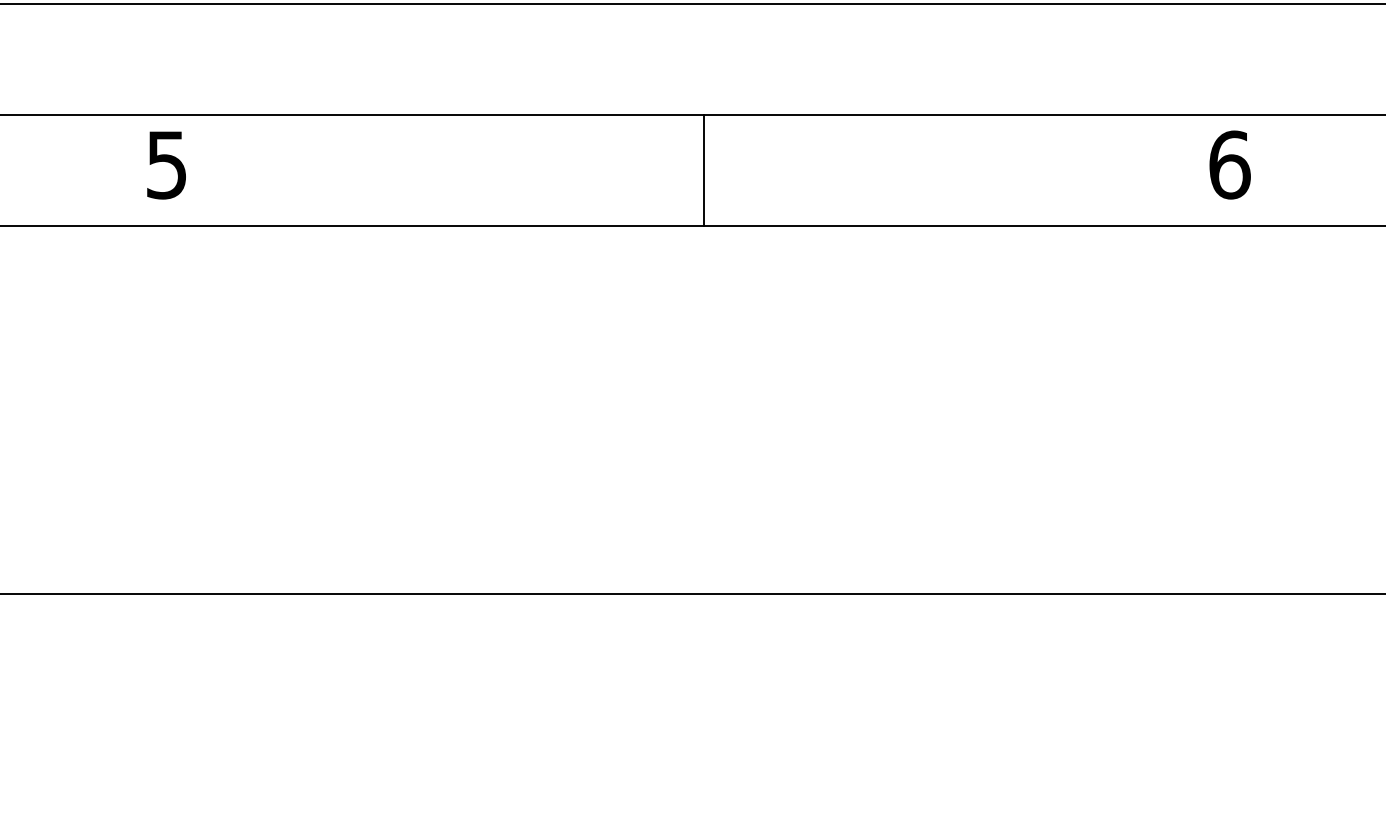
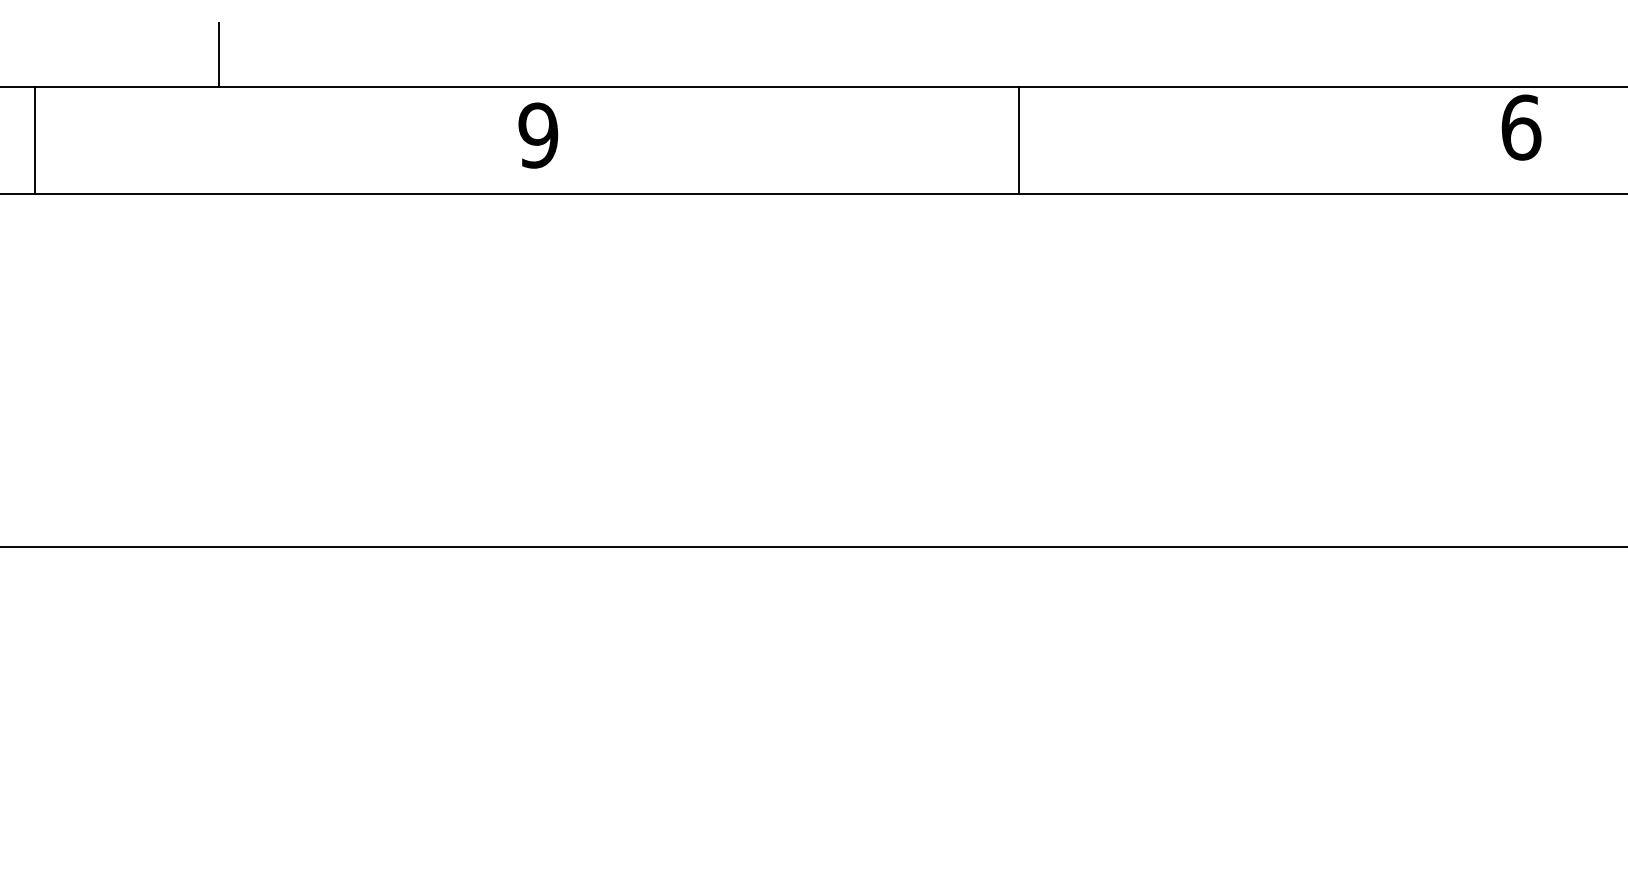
text: (166, 164) -> (538, 135), 5 -> 9
text: (1230, 164) -> (1521, 127), moved
line: (704, 170) -> (1018, 140), moved

